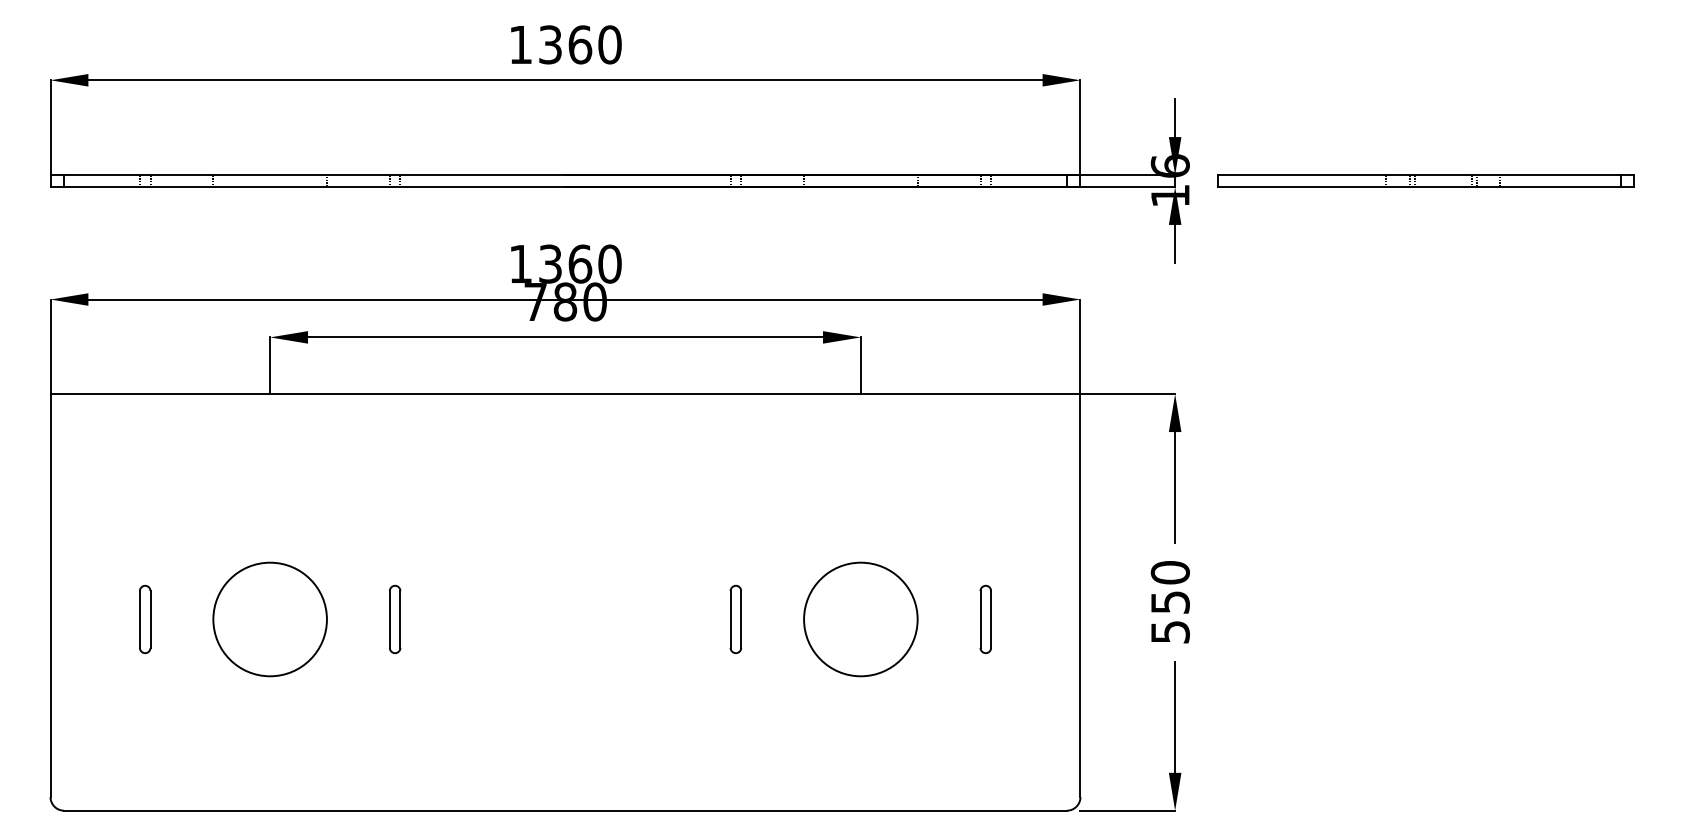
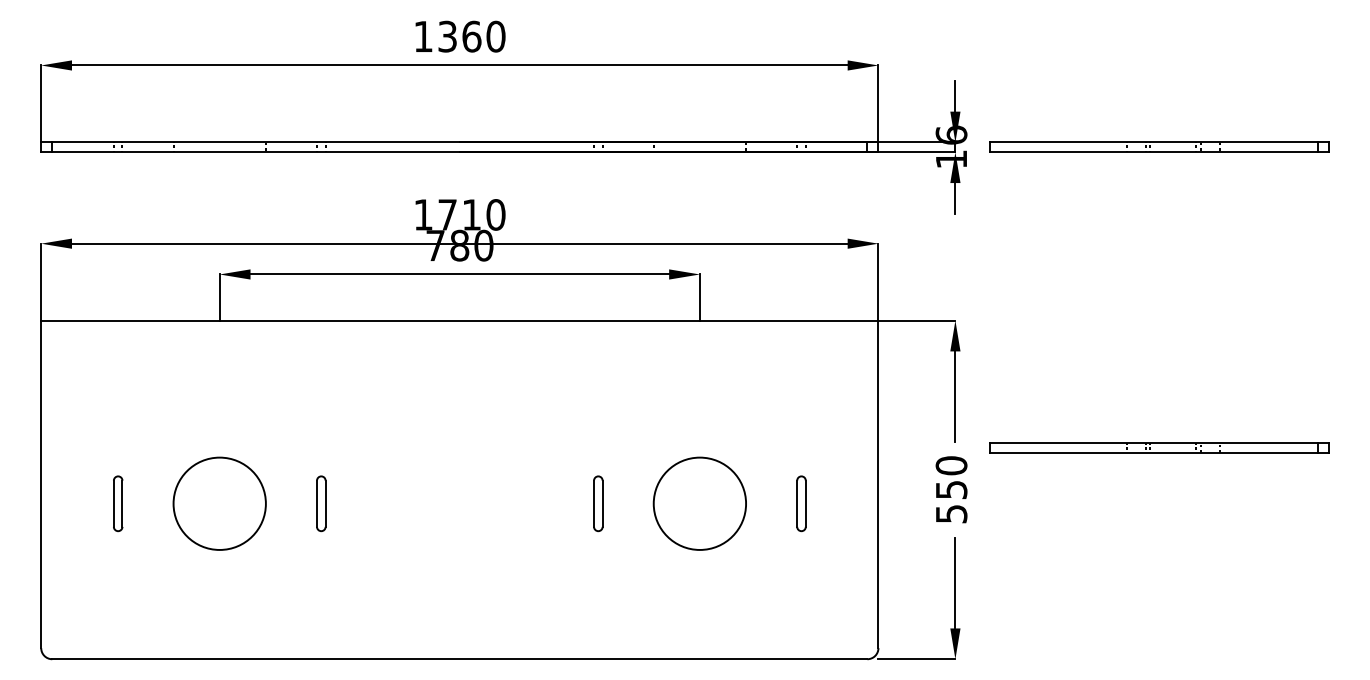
text: (565, 263) -> (459, 214), 1360 -> 1710
part: (1425, 550) -> (1158, 447), added

